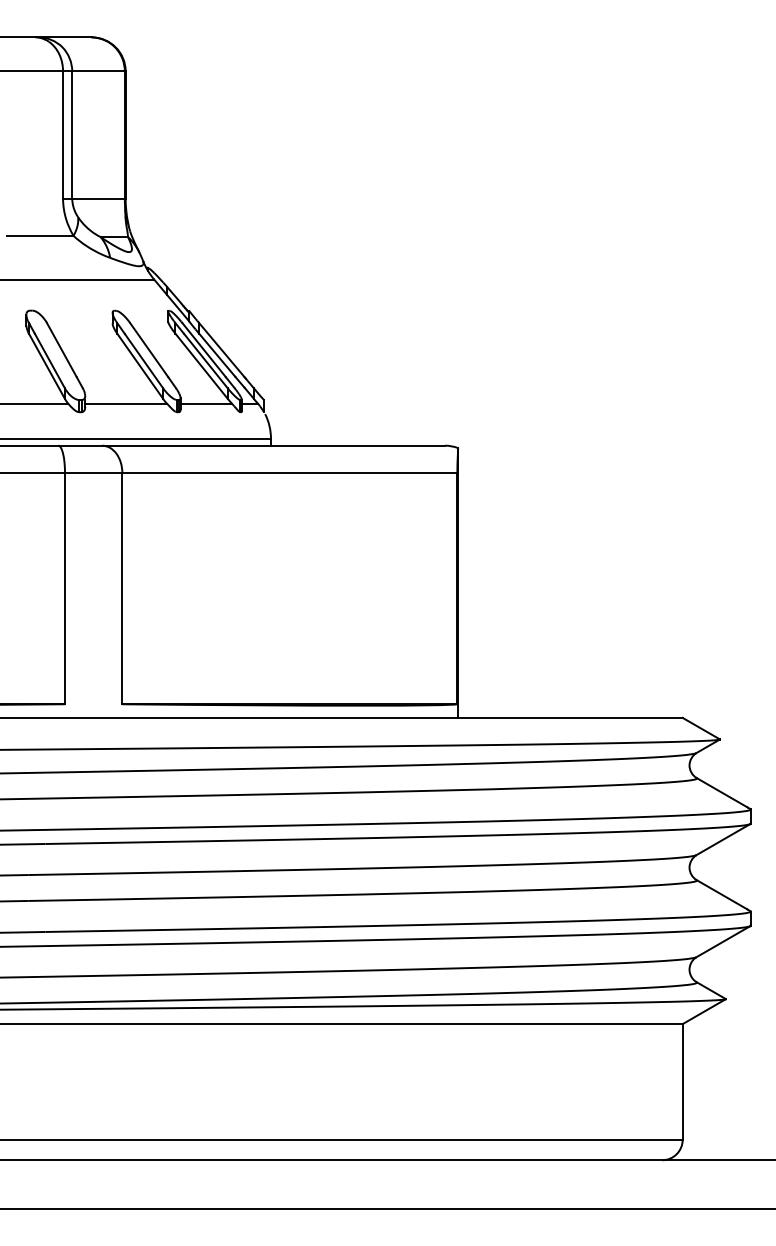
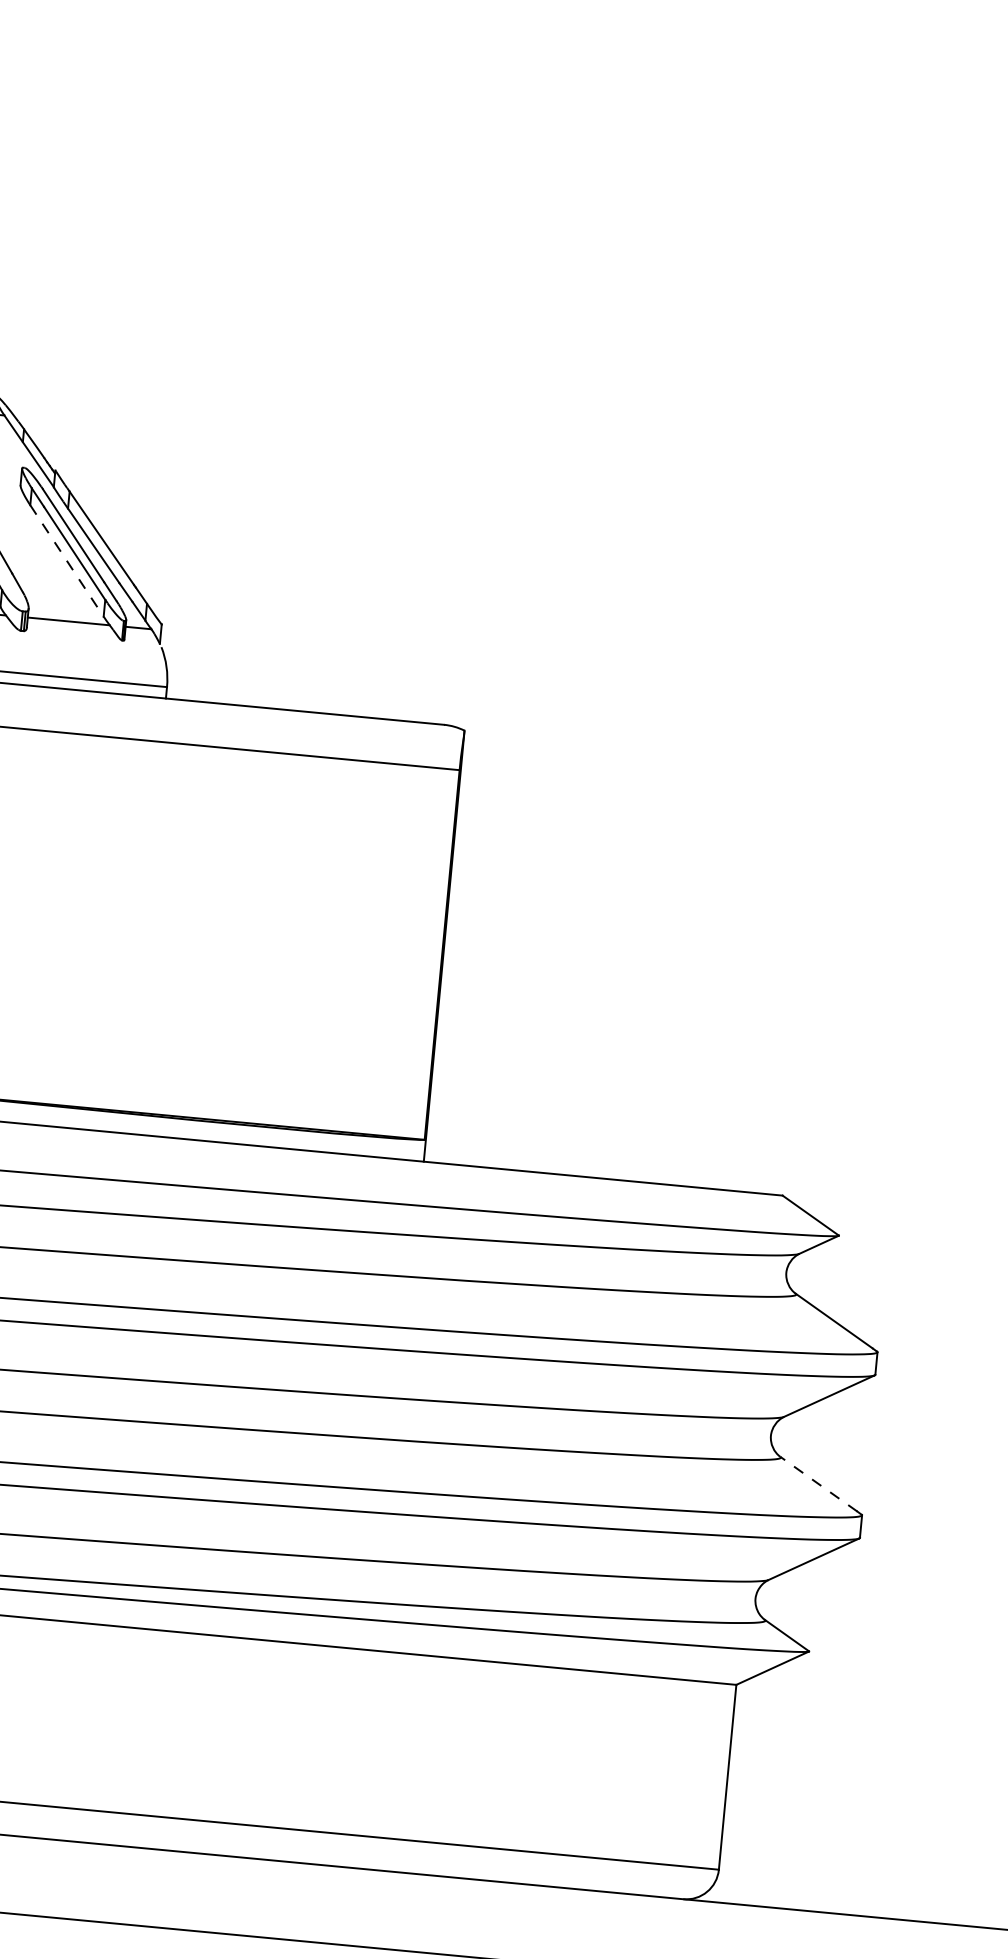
line: (201, 366) -> (66, 561), solid -> dashed
line: (721, 894) -> (817, 1483), solid -> dashed

